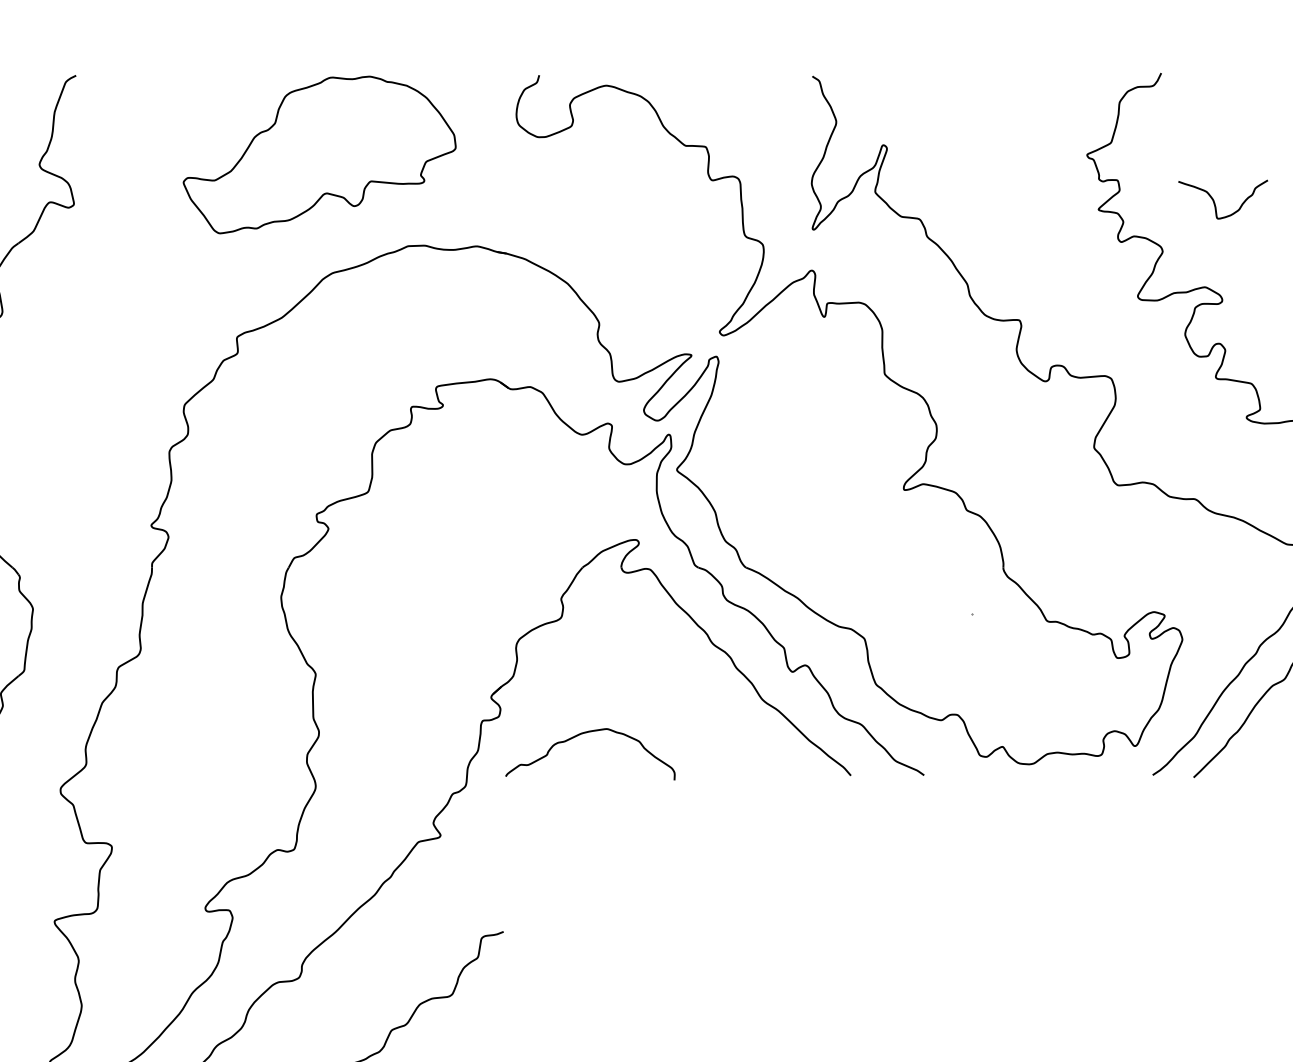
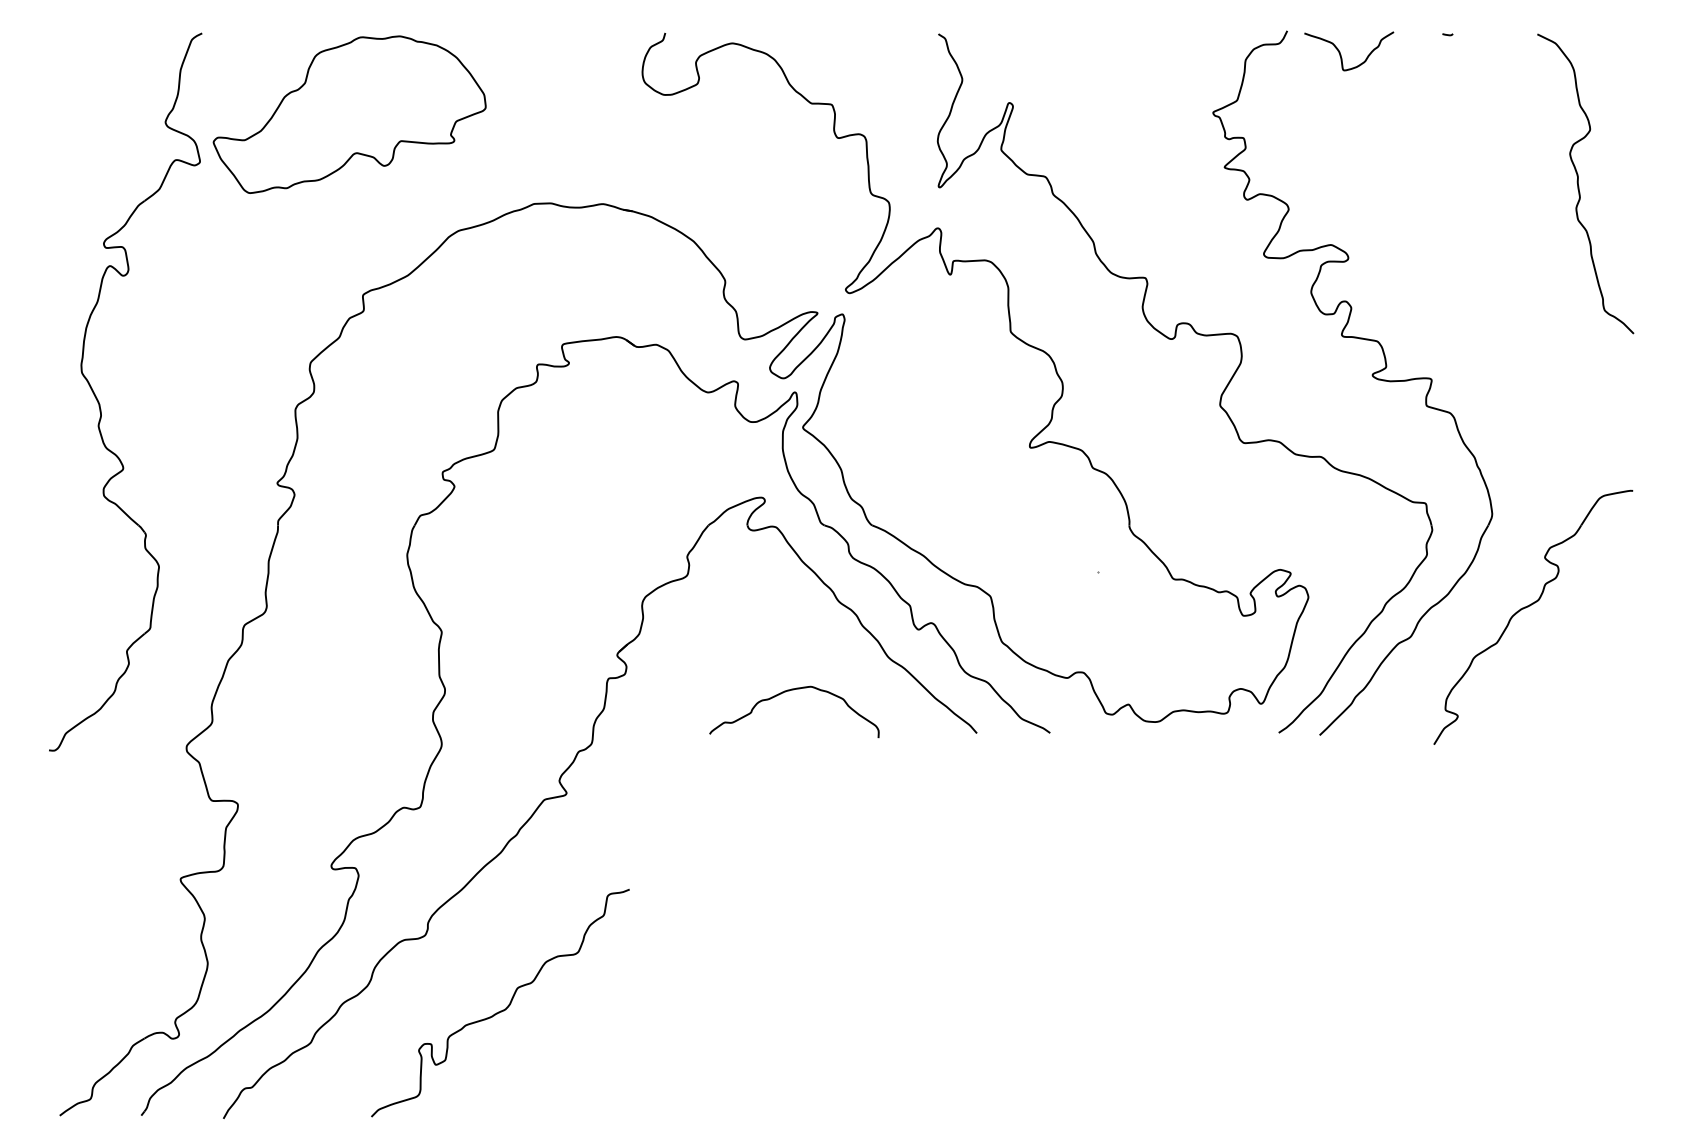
part: (319, 154) -> (349, 114), moved
curve: (1215, 202) -> (1341, 54), moved
curve: (585, 733) -> (789, 691), moved

